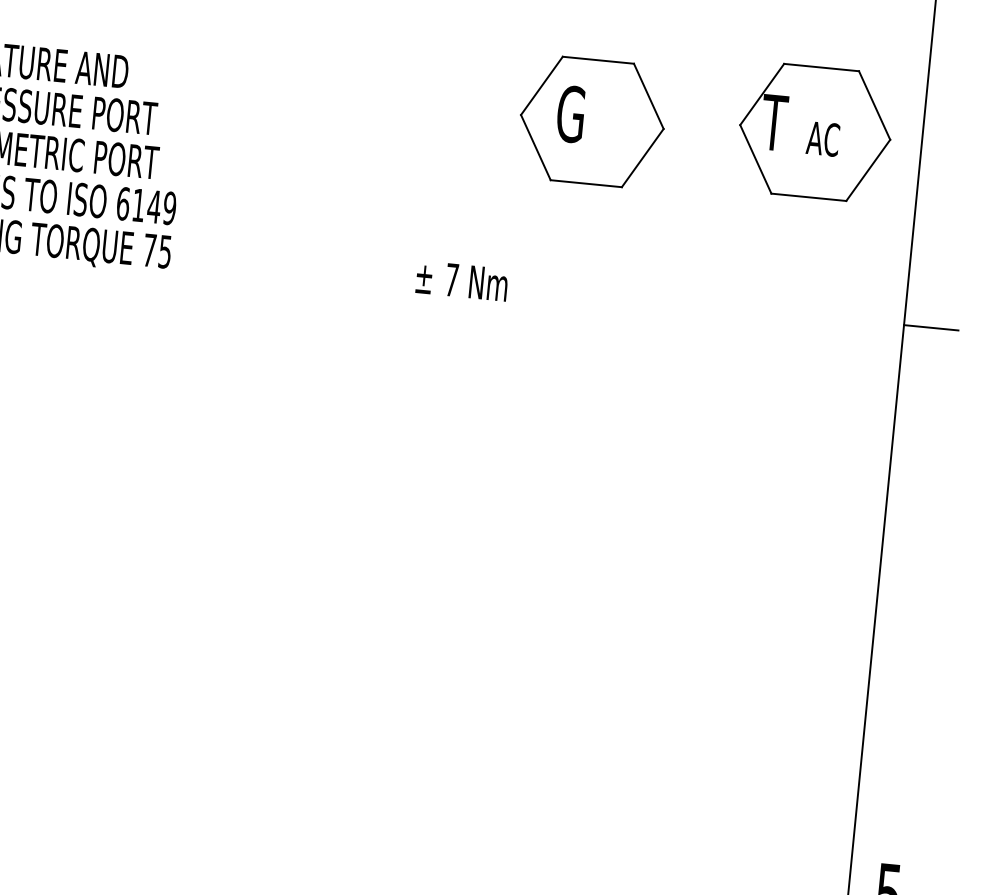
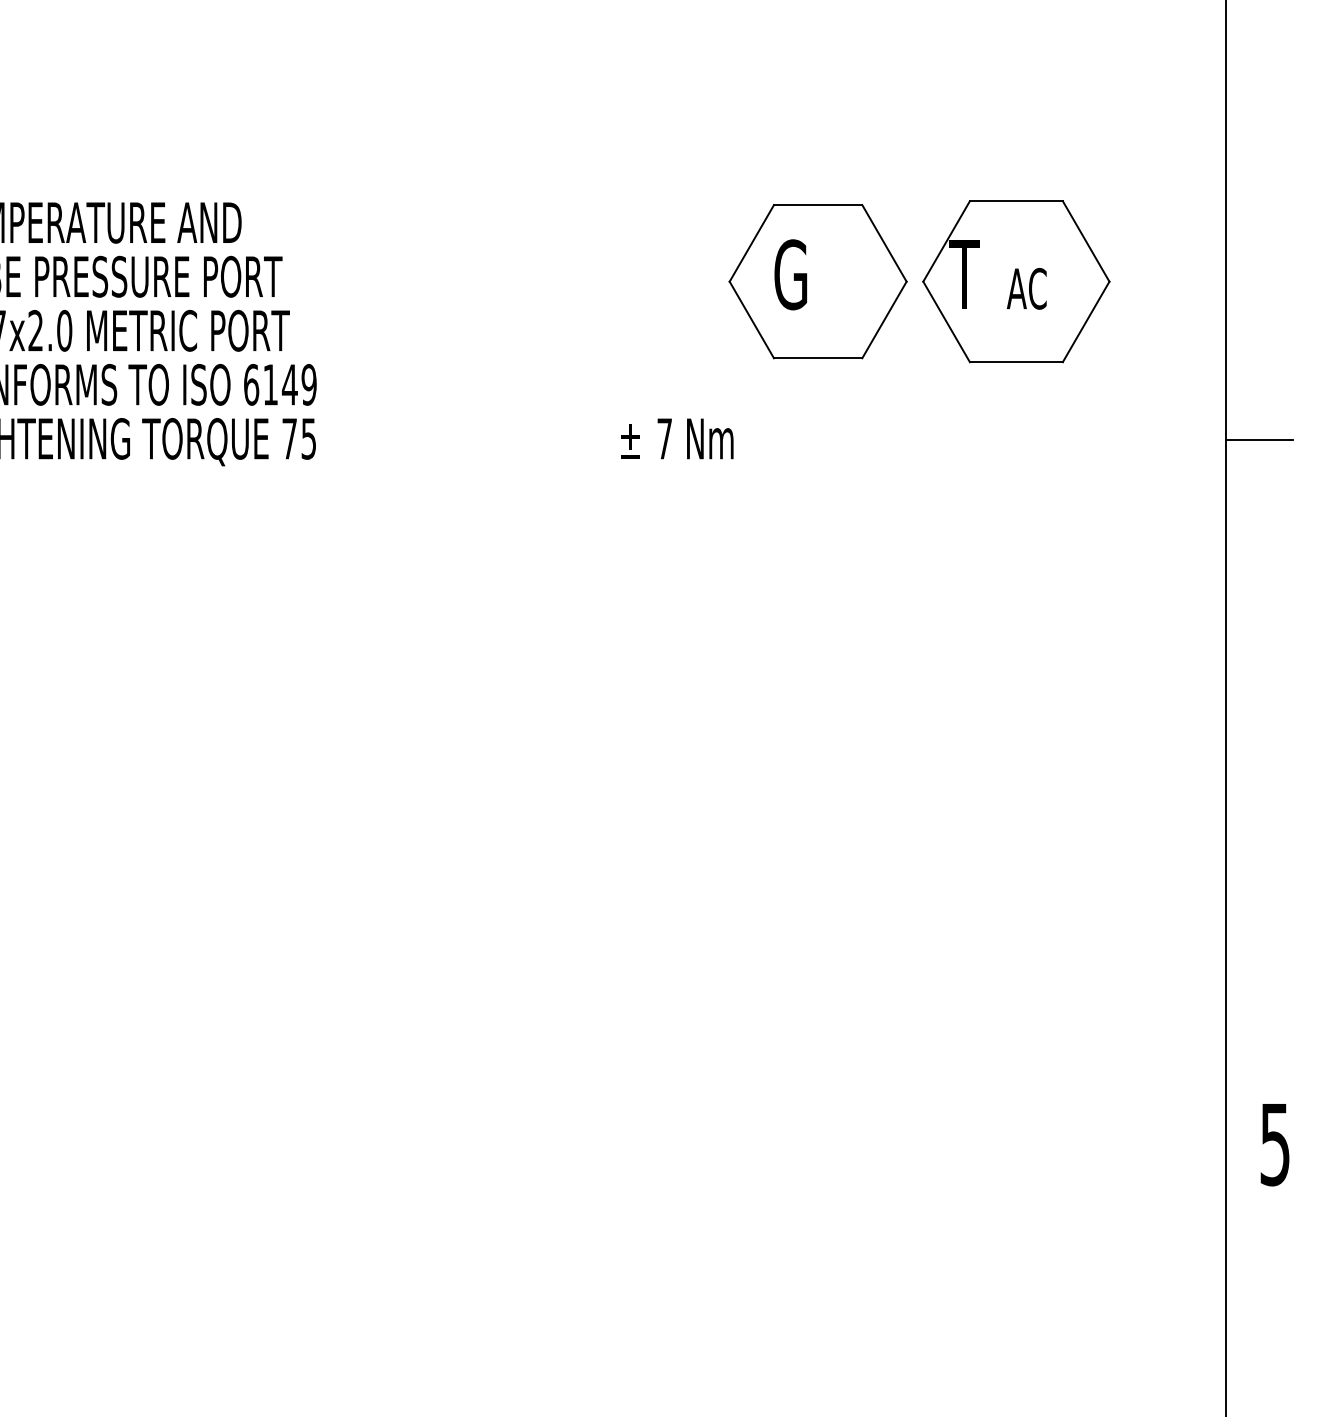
part: (591, 121) -> (817, 281), moved
part: (815, 132) -> (1016, 281), moved

